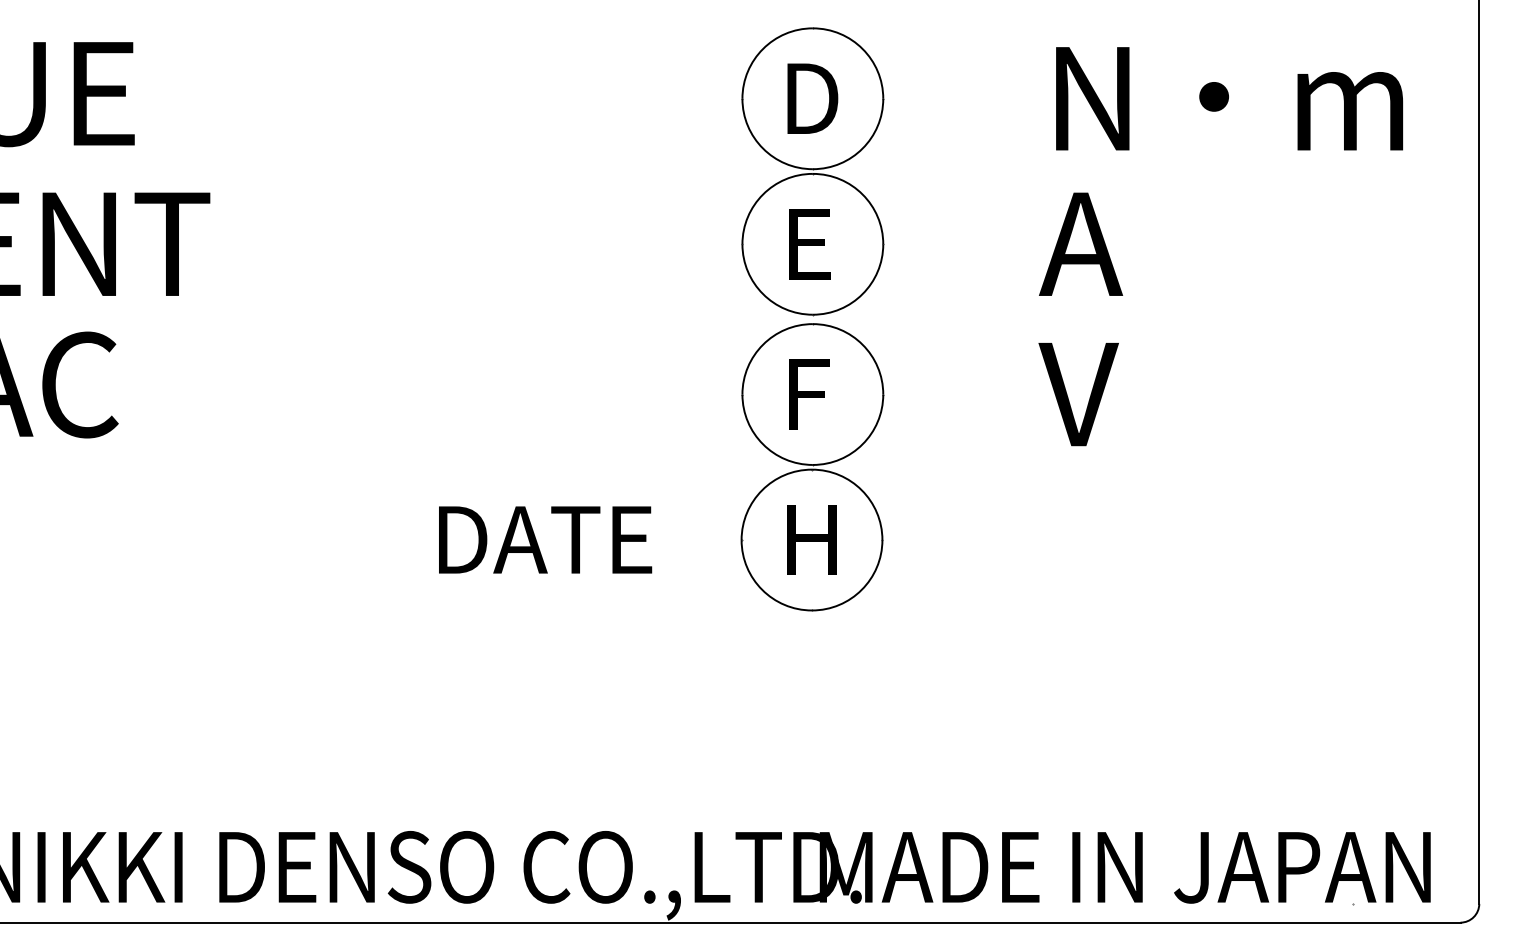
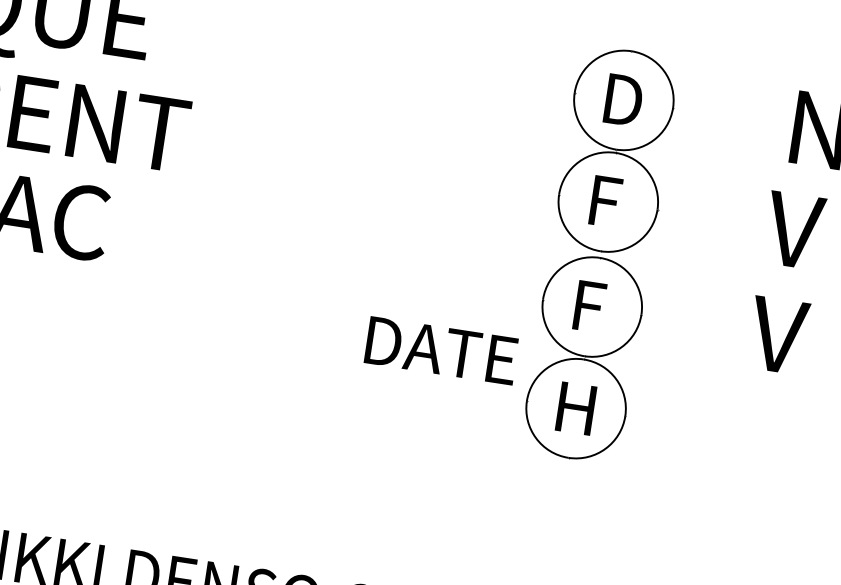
text: (1080, 243) -> (795, 230), A -> V
text: (814, 259) -> (607, 212), E -> F
text: (545, 539) -> (441, 350), moved

